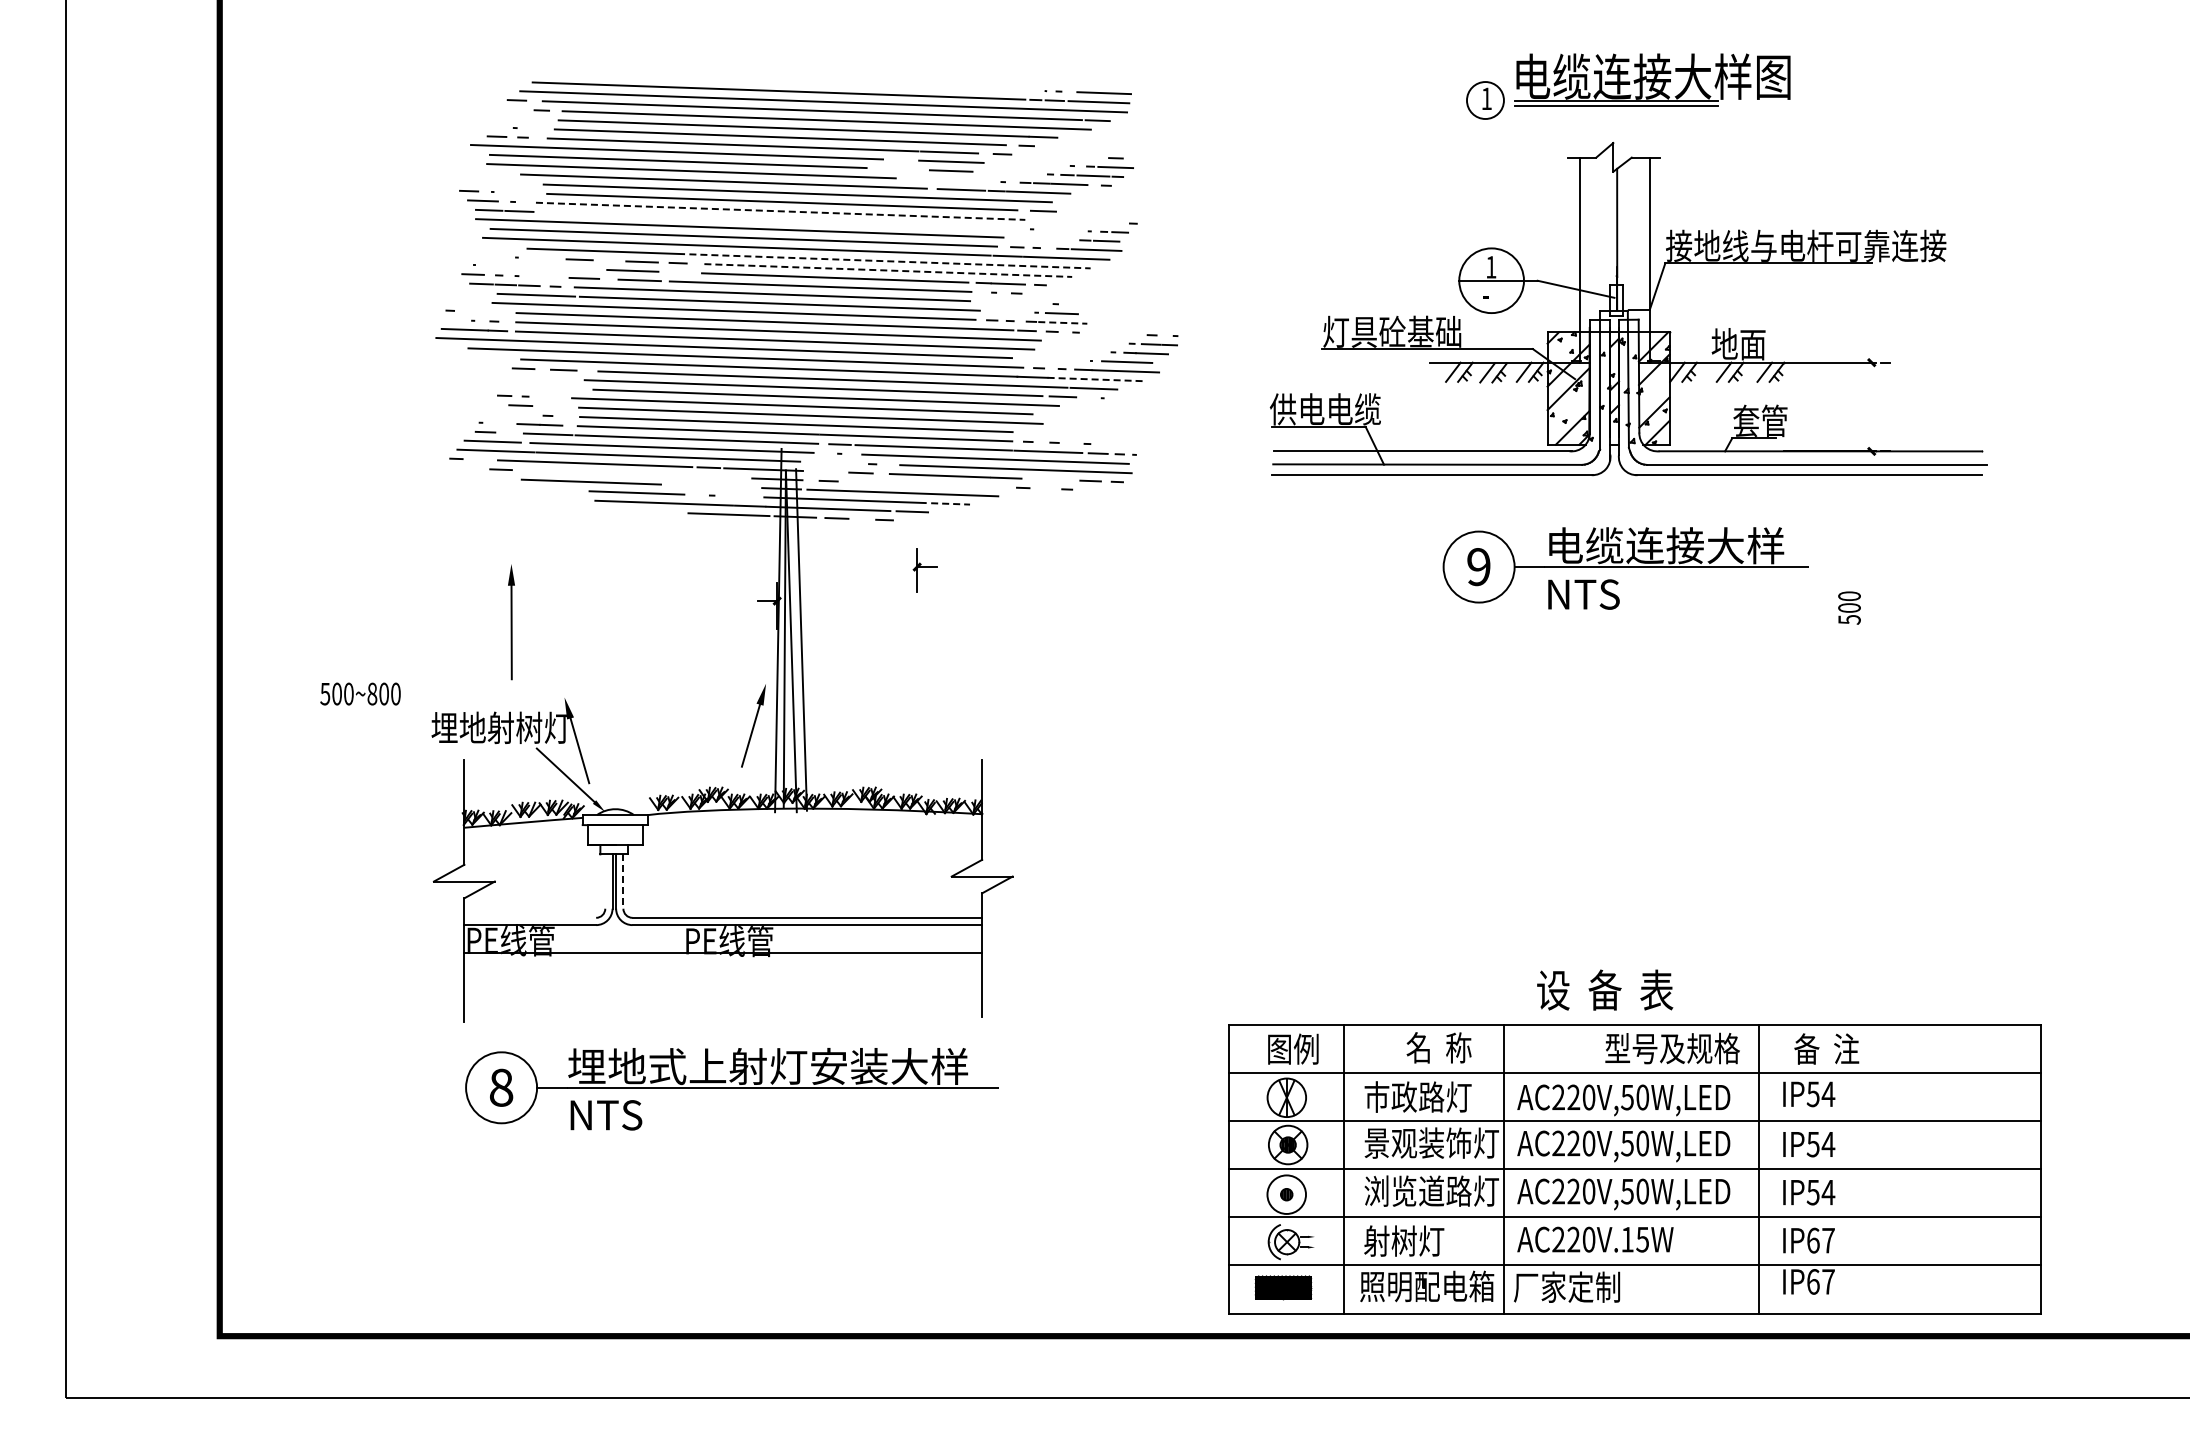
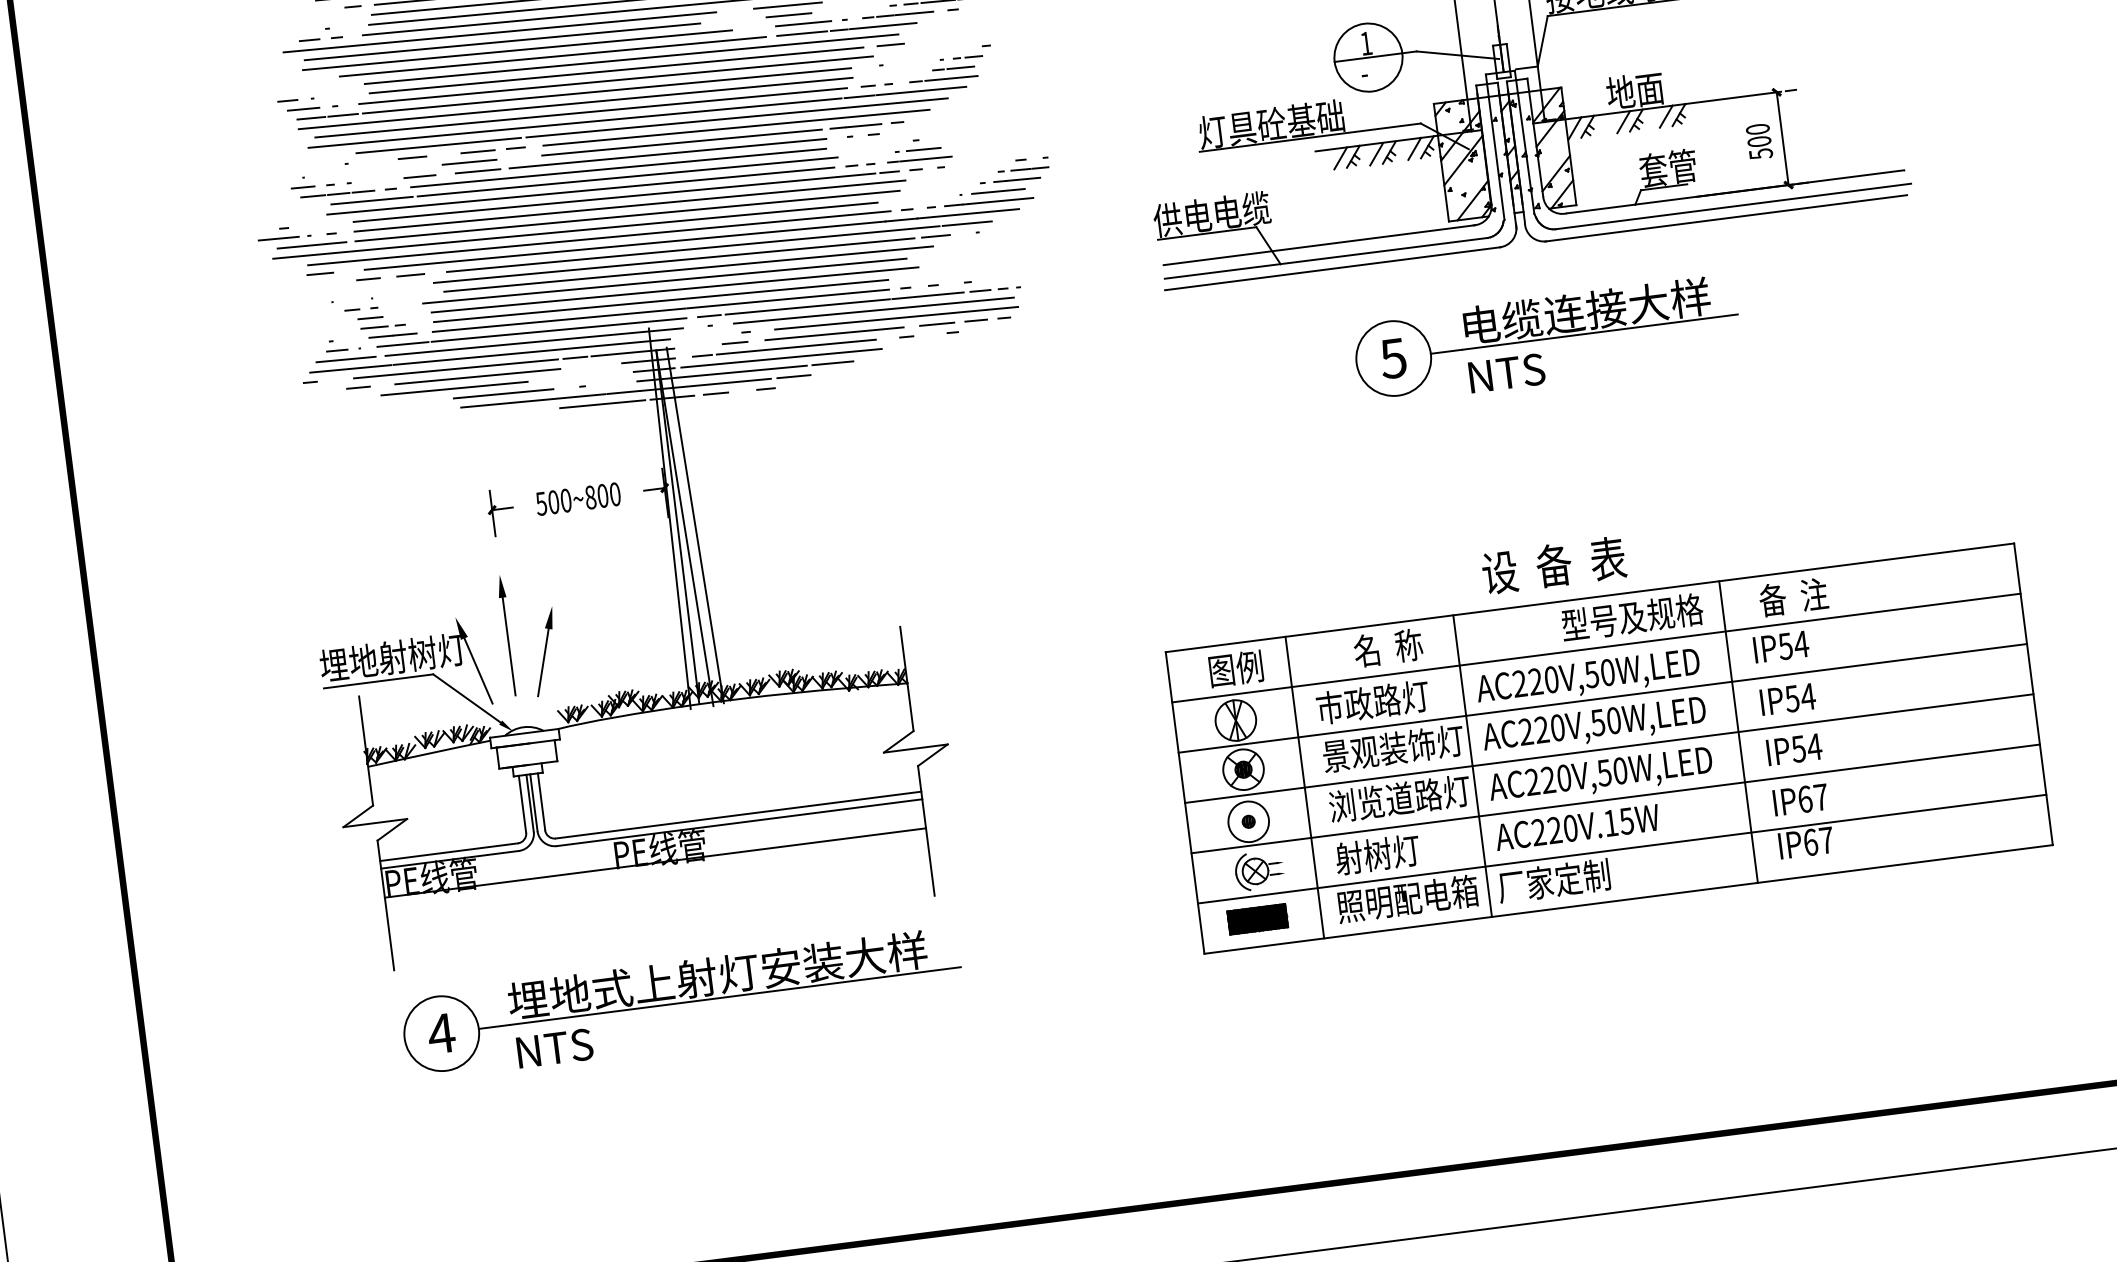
line: (963, 180) -> (803, 23), added
line: (780, 211) -> (615, 80), dashed -> solid
line: (770, 220) -> (606, 91), added
line: (890, 261) -> (737, 117), dashed -> solid
line: (888, 270) -> (736, 127), dashed -> solid
line: (443, 319) -> (278, 238), added
line: (1062, 322) -> (925, 158), dashed -> solid
line: (478, 357) -> (319, 273), added
line: (1096, 379) -> (968, 213), dashed -> solid
line: (1871, 406) -> (1782, 138), added
line: (522, 414) -> (373, 327), added
line: (614, 473) -> (477, 376), added
line: (1053, 479) -> (937, 324), added
line: (917, 483) -> (795, 346), added
line: (951, 503) -> (833, 362), dashed -> solid
text: (1478, 567) -> (1393, 359), 9 -> 5
part: (924, 570) -> (500, 512), moved
text: (1849, 607) -> (1759, 141), moved
part: (511, 622) -> (507, 636), moved
text: (360, 693) -> (578, 498), moved
part: (753, 725) -> (544, 651), moved
line: (484, 748) -> (378, 681), added
line: (605, 881) -> (522, 804), added
line: (623, 882) -> (541, 802), dashed -> solid
line: (530, 917) -> (449, 851), added
text: (500, 1087) -> (440, 1033), 8 -> 4
part: (1634, 1141) -> (1605, 719), moved

